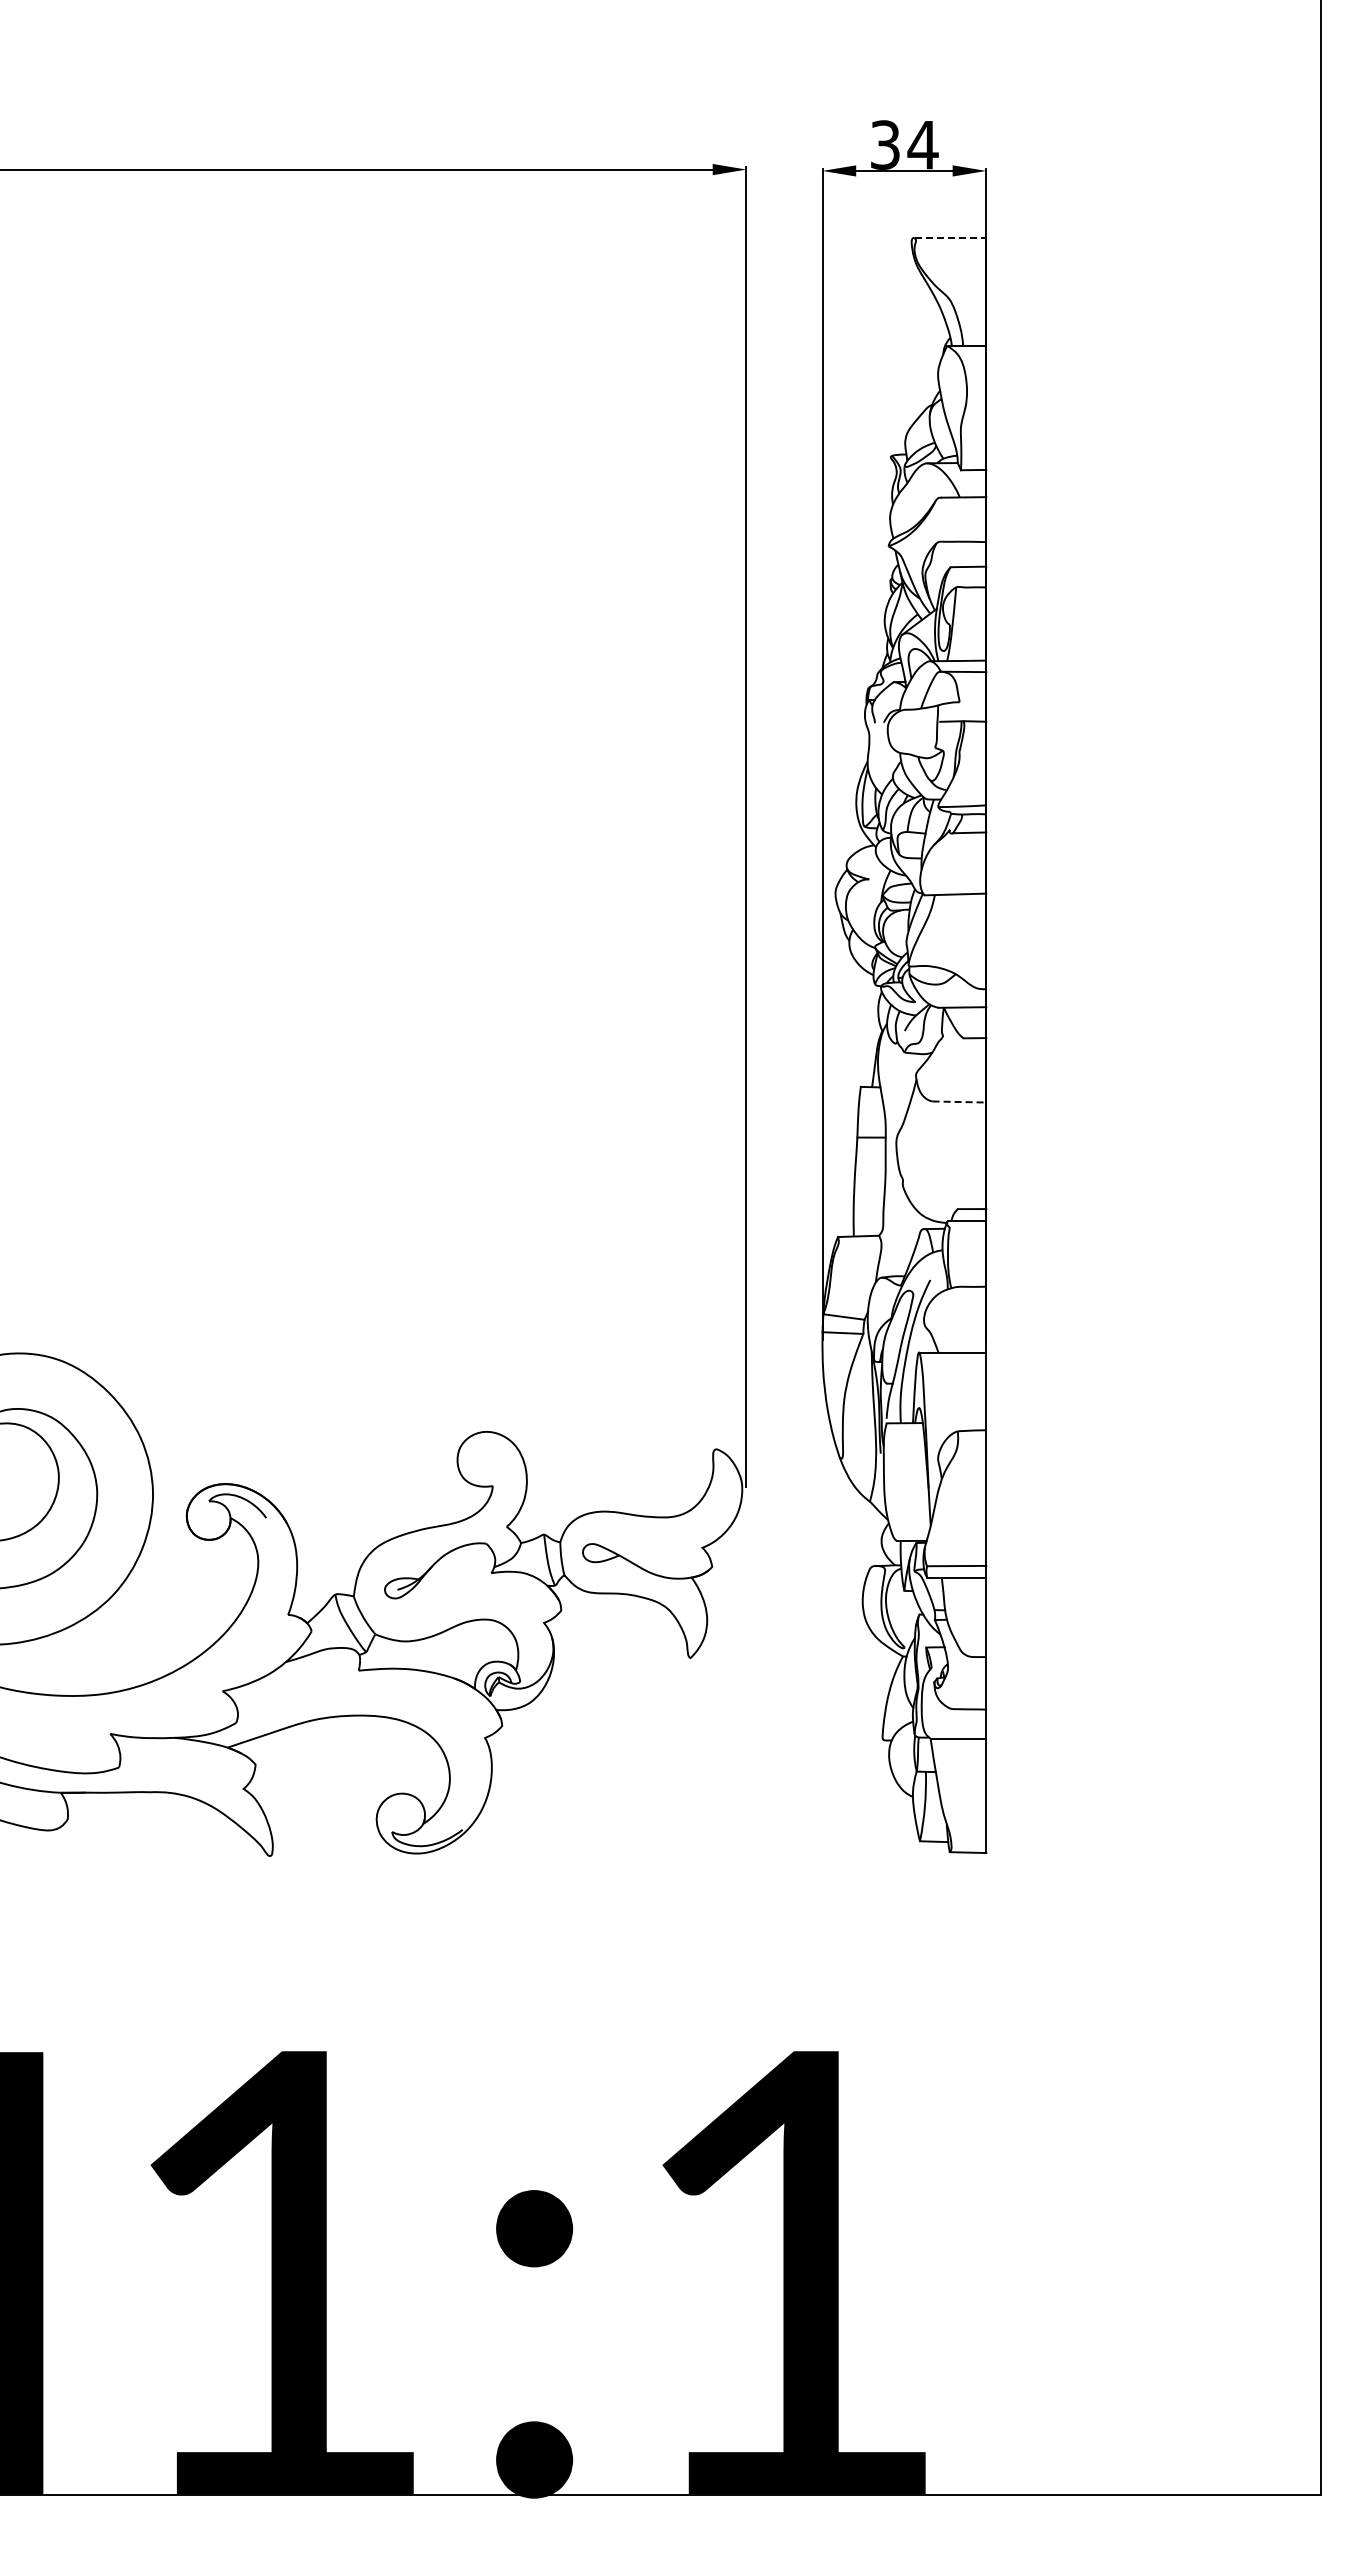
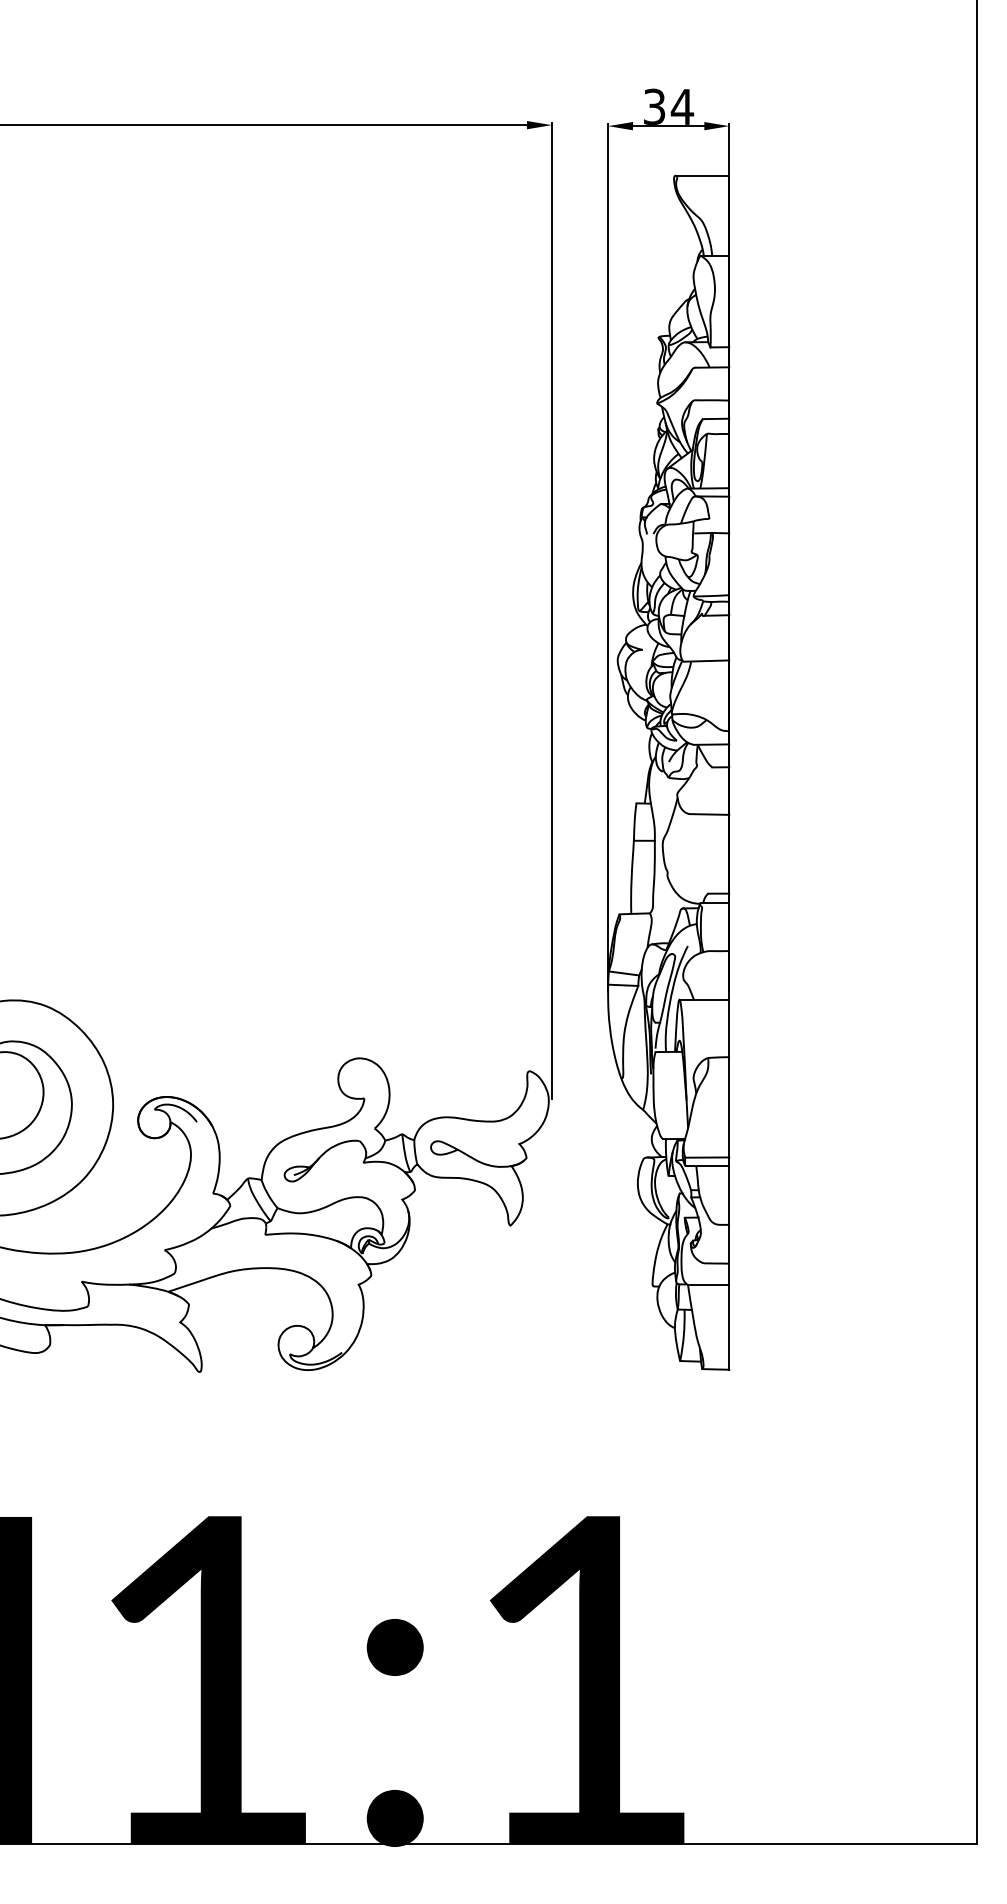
line: (950, 237) -> (702, 175), dashed -> solid
line: (959, 1102) -> (709, 814), dashed -> solid

